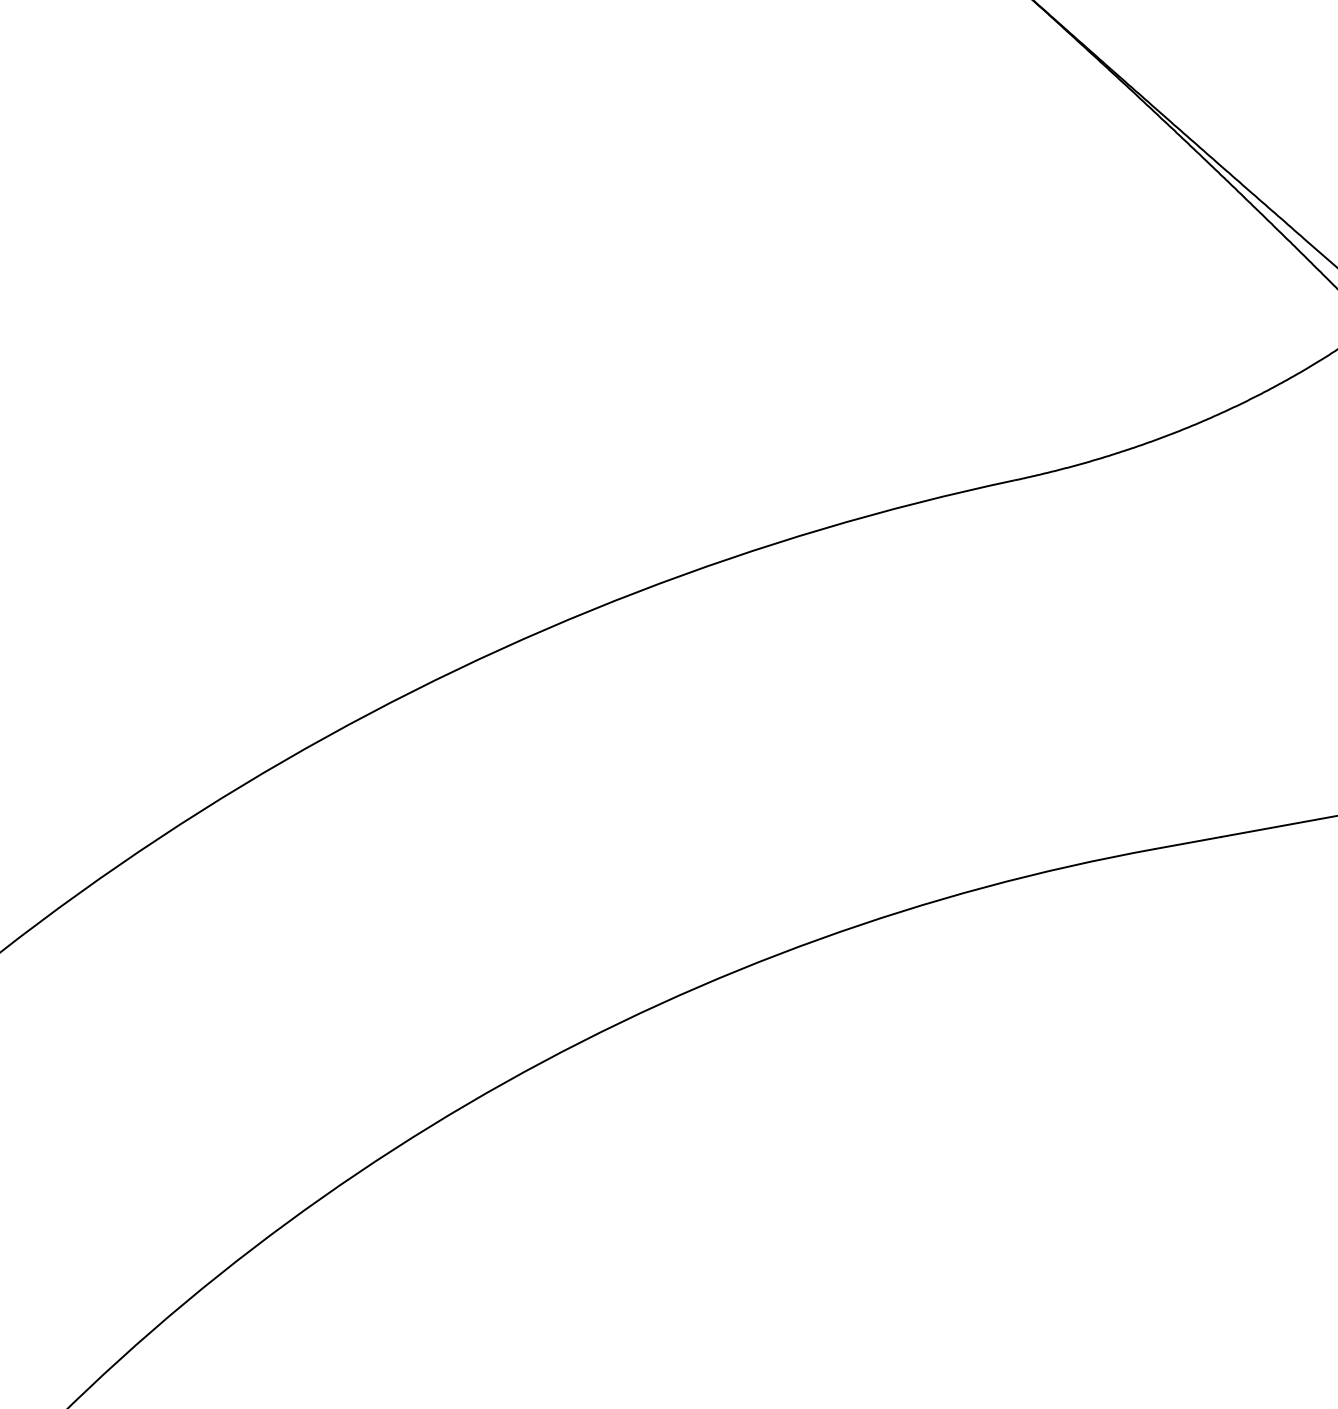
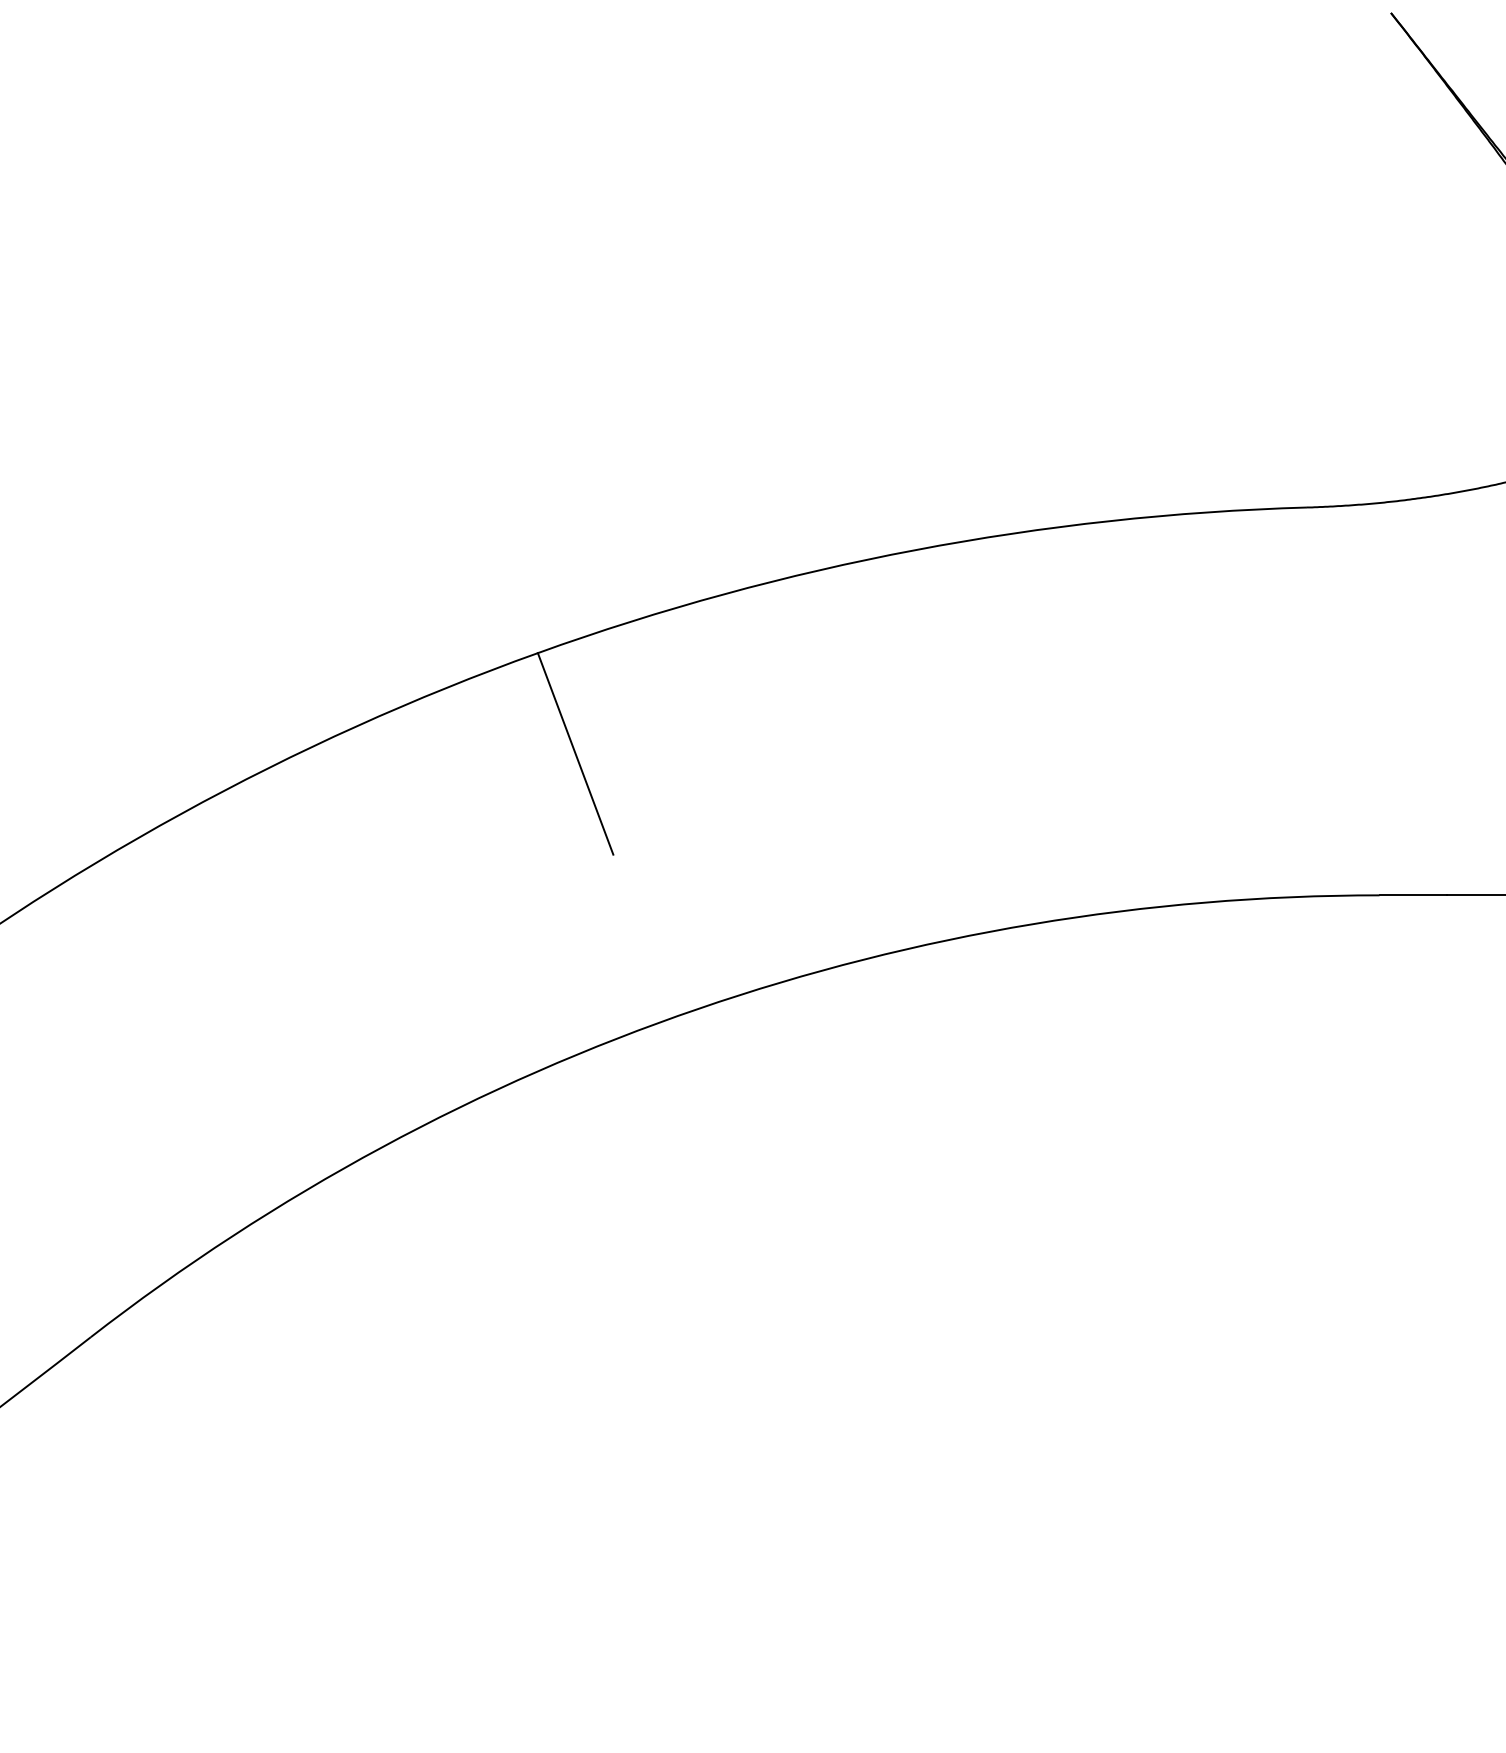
line: (338, 853) -> (575, 753), added

